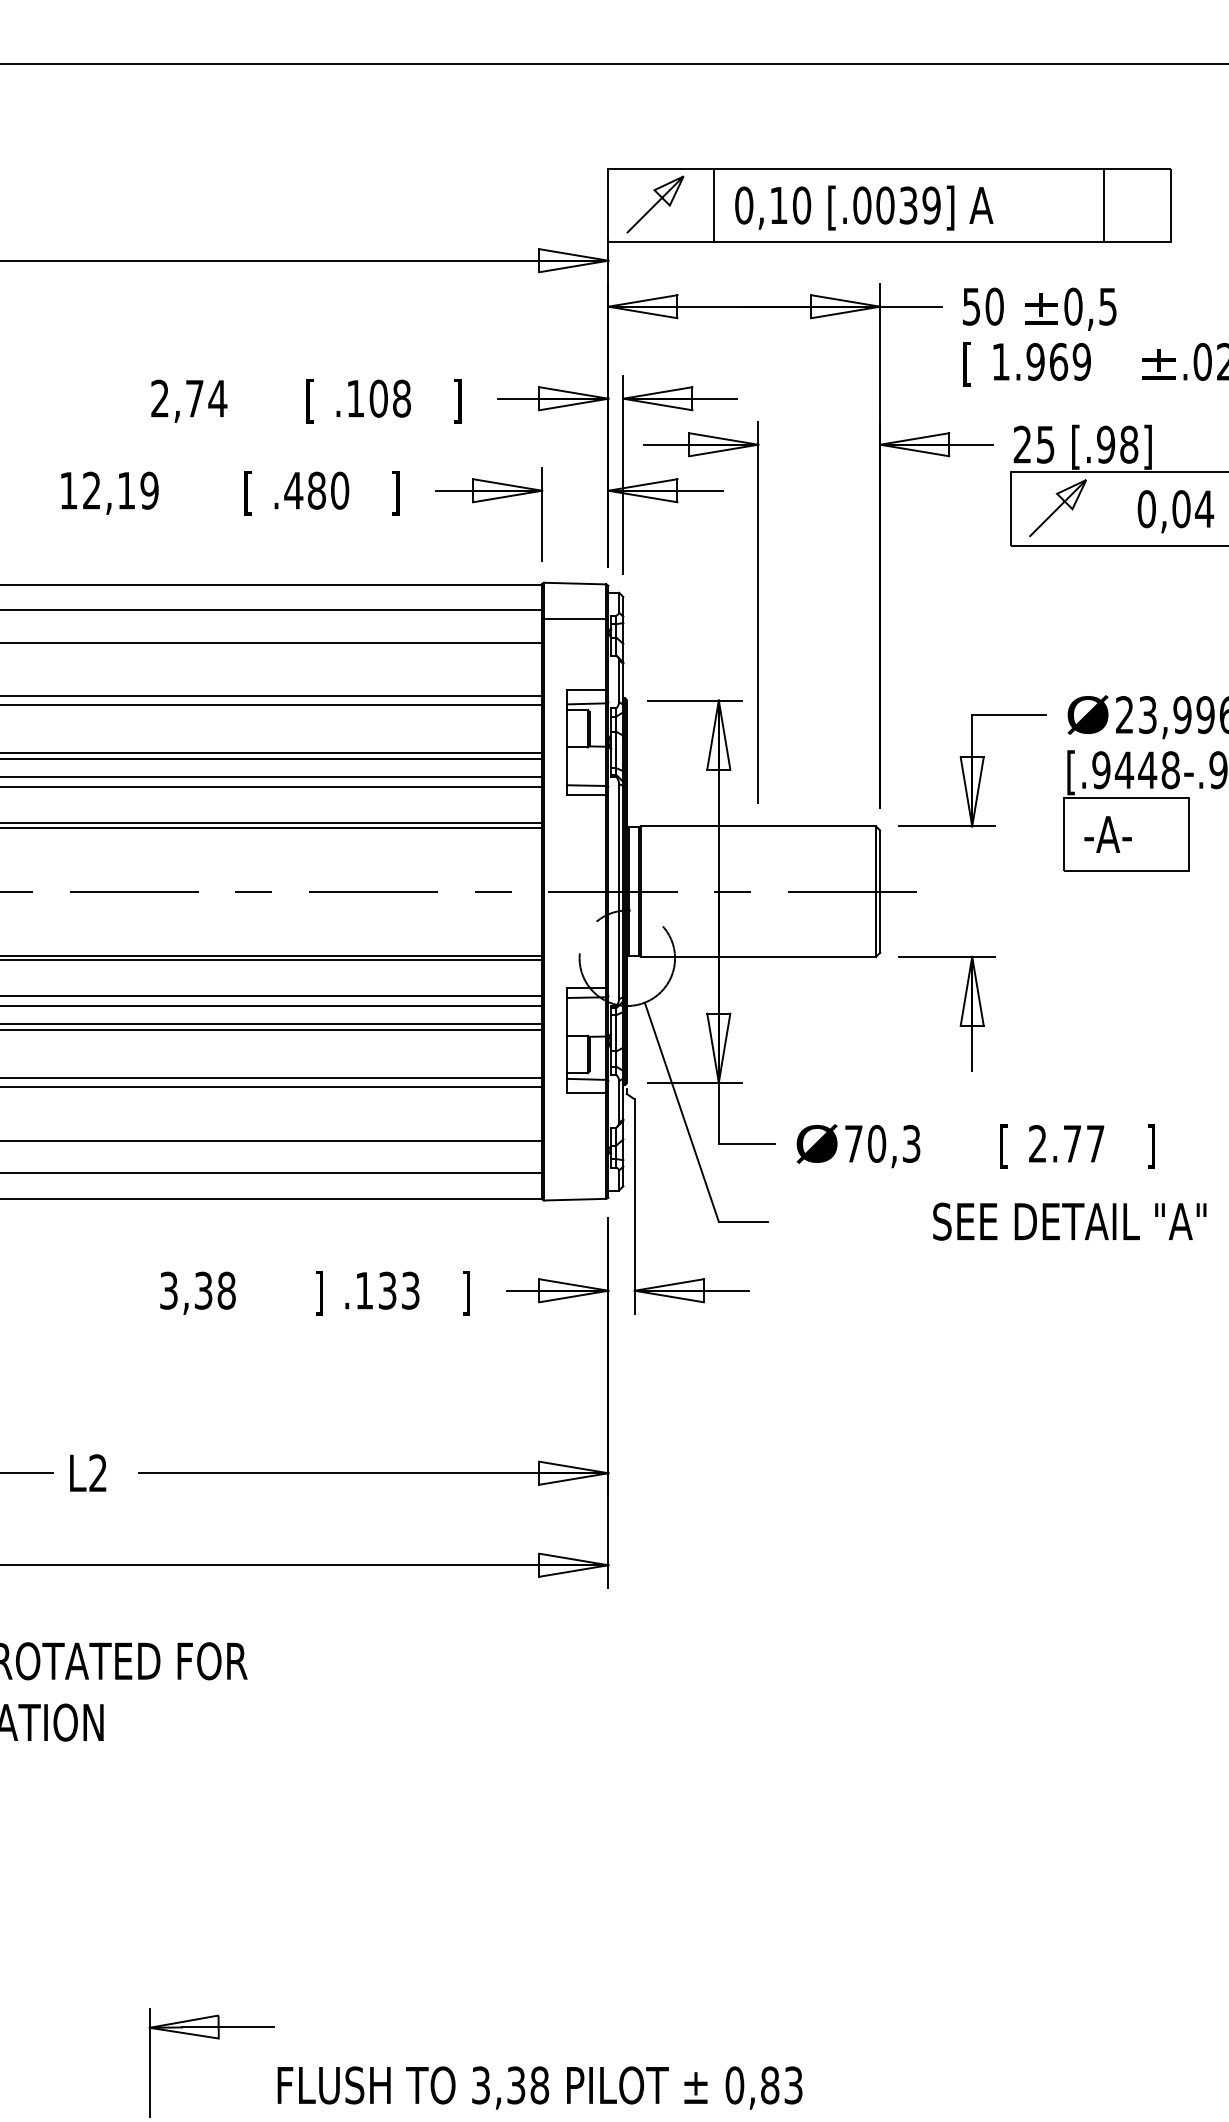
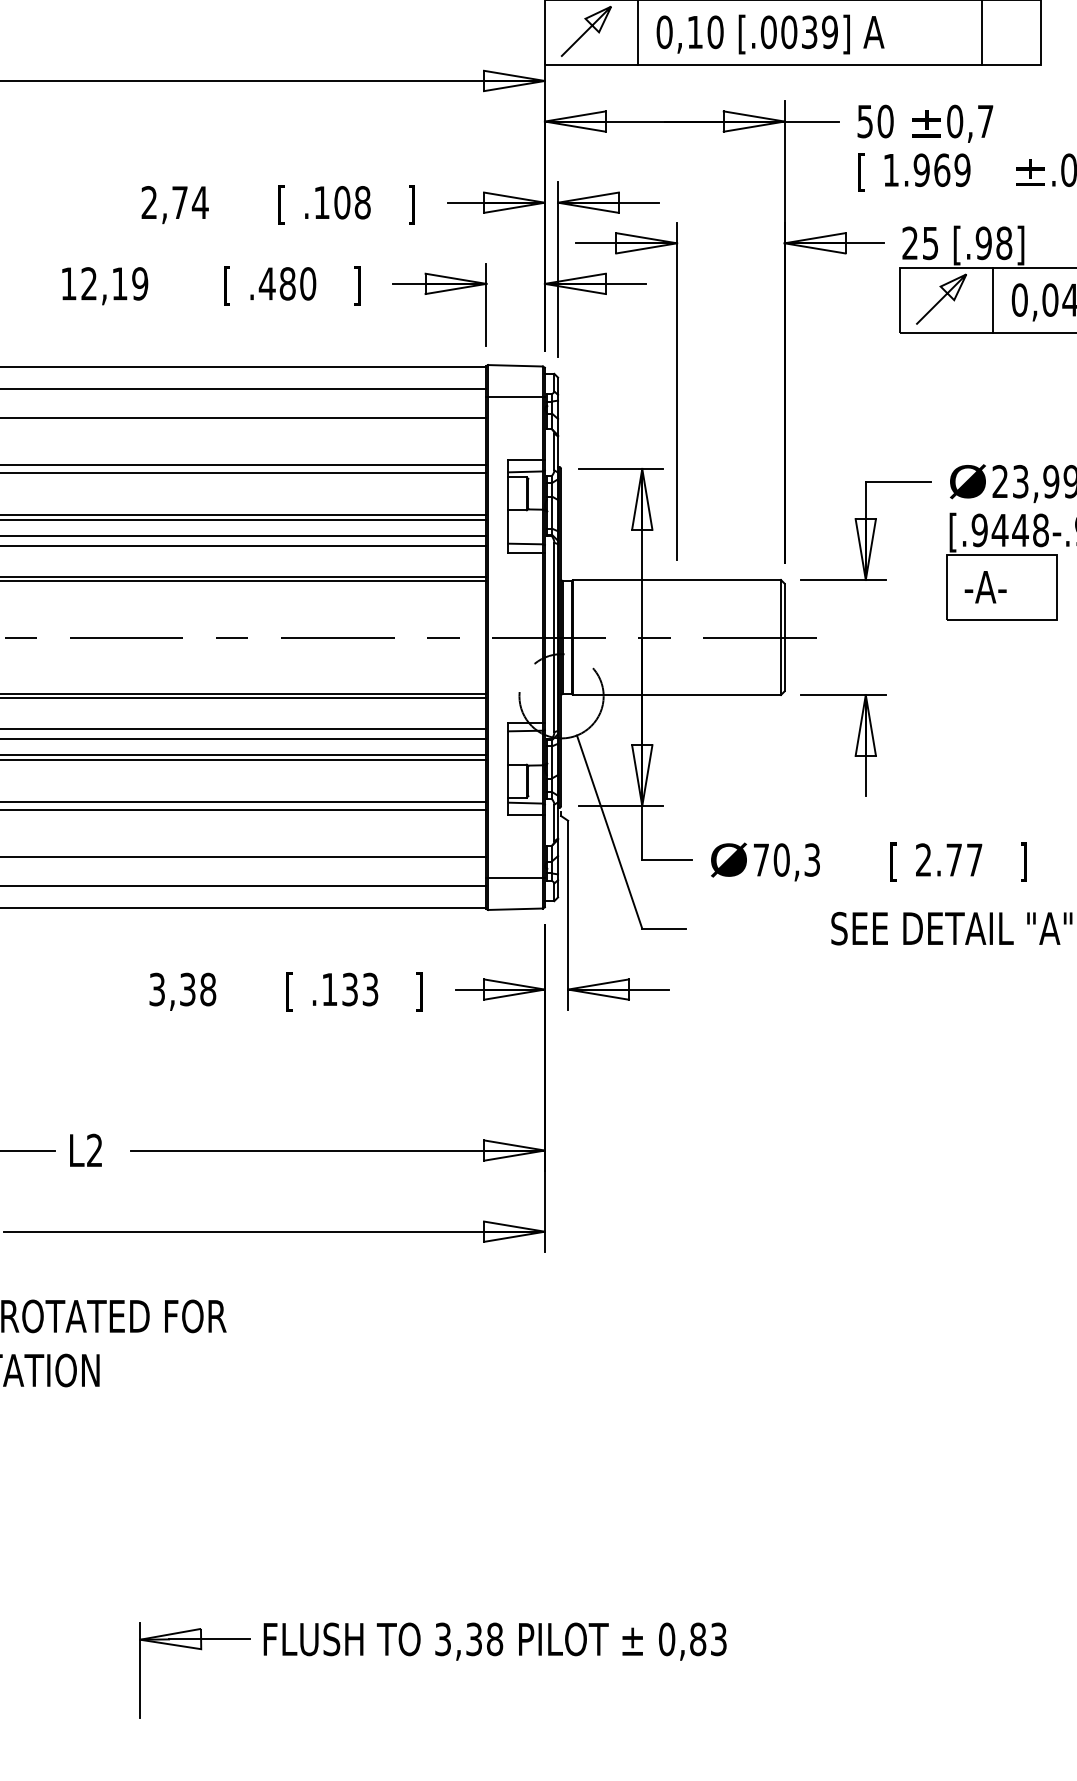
text: (1107, 306) -> (985, 121), 0,5 -> 0,7
line: (1116, 508) -> (993, 299), added
line: (575, 1164) -> (515, 878), added
text: (318, 1293) -> (289, 992), ] -> [
text: (539, 2087) -> (494, 1641), moved

